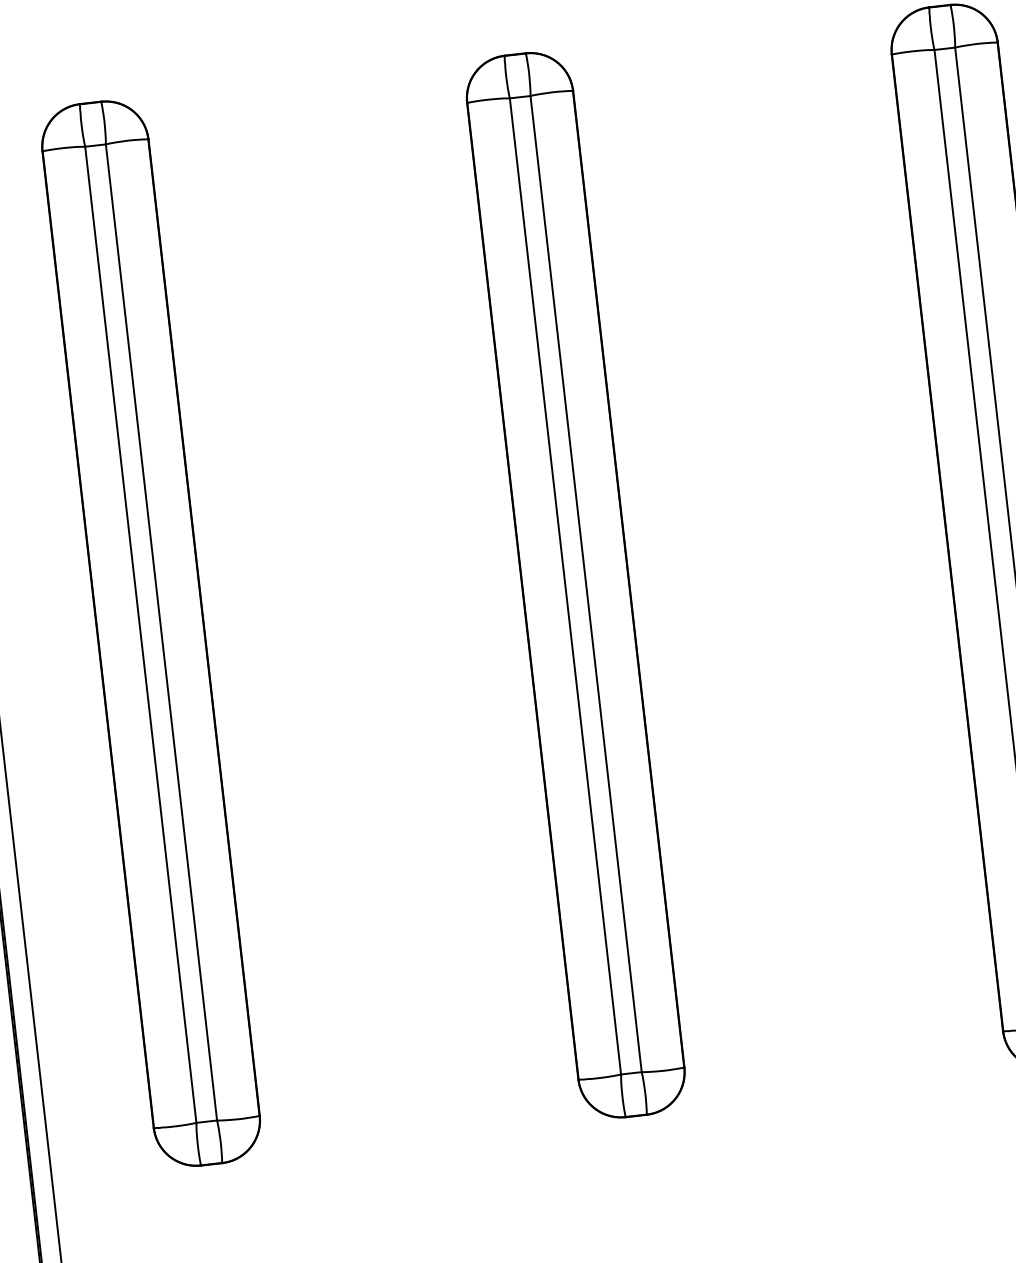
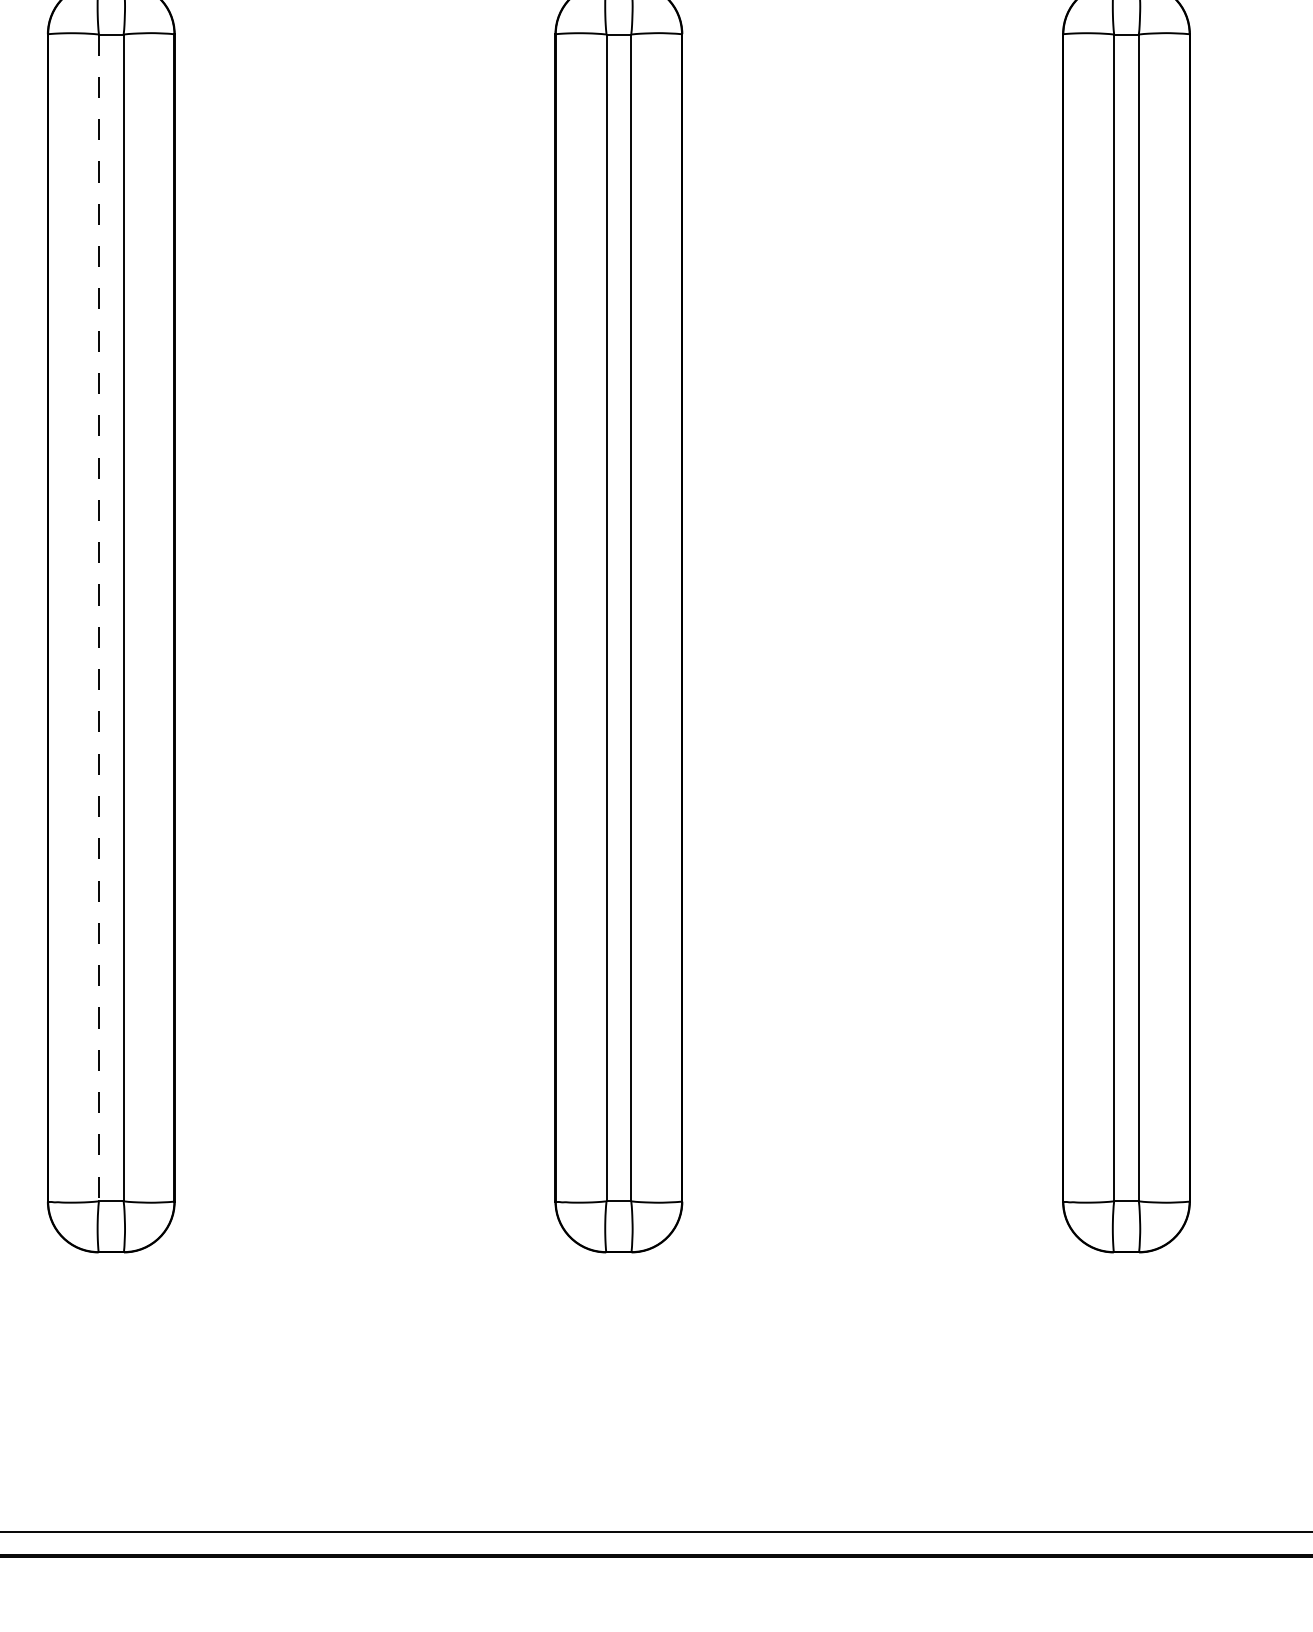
line: (140, 635) -> (98, 618), solid -> dashed

